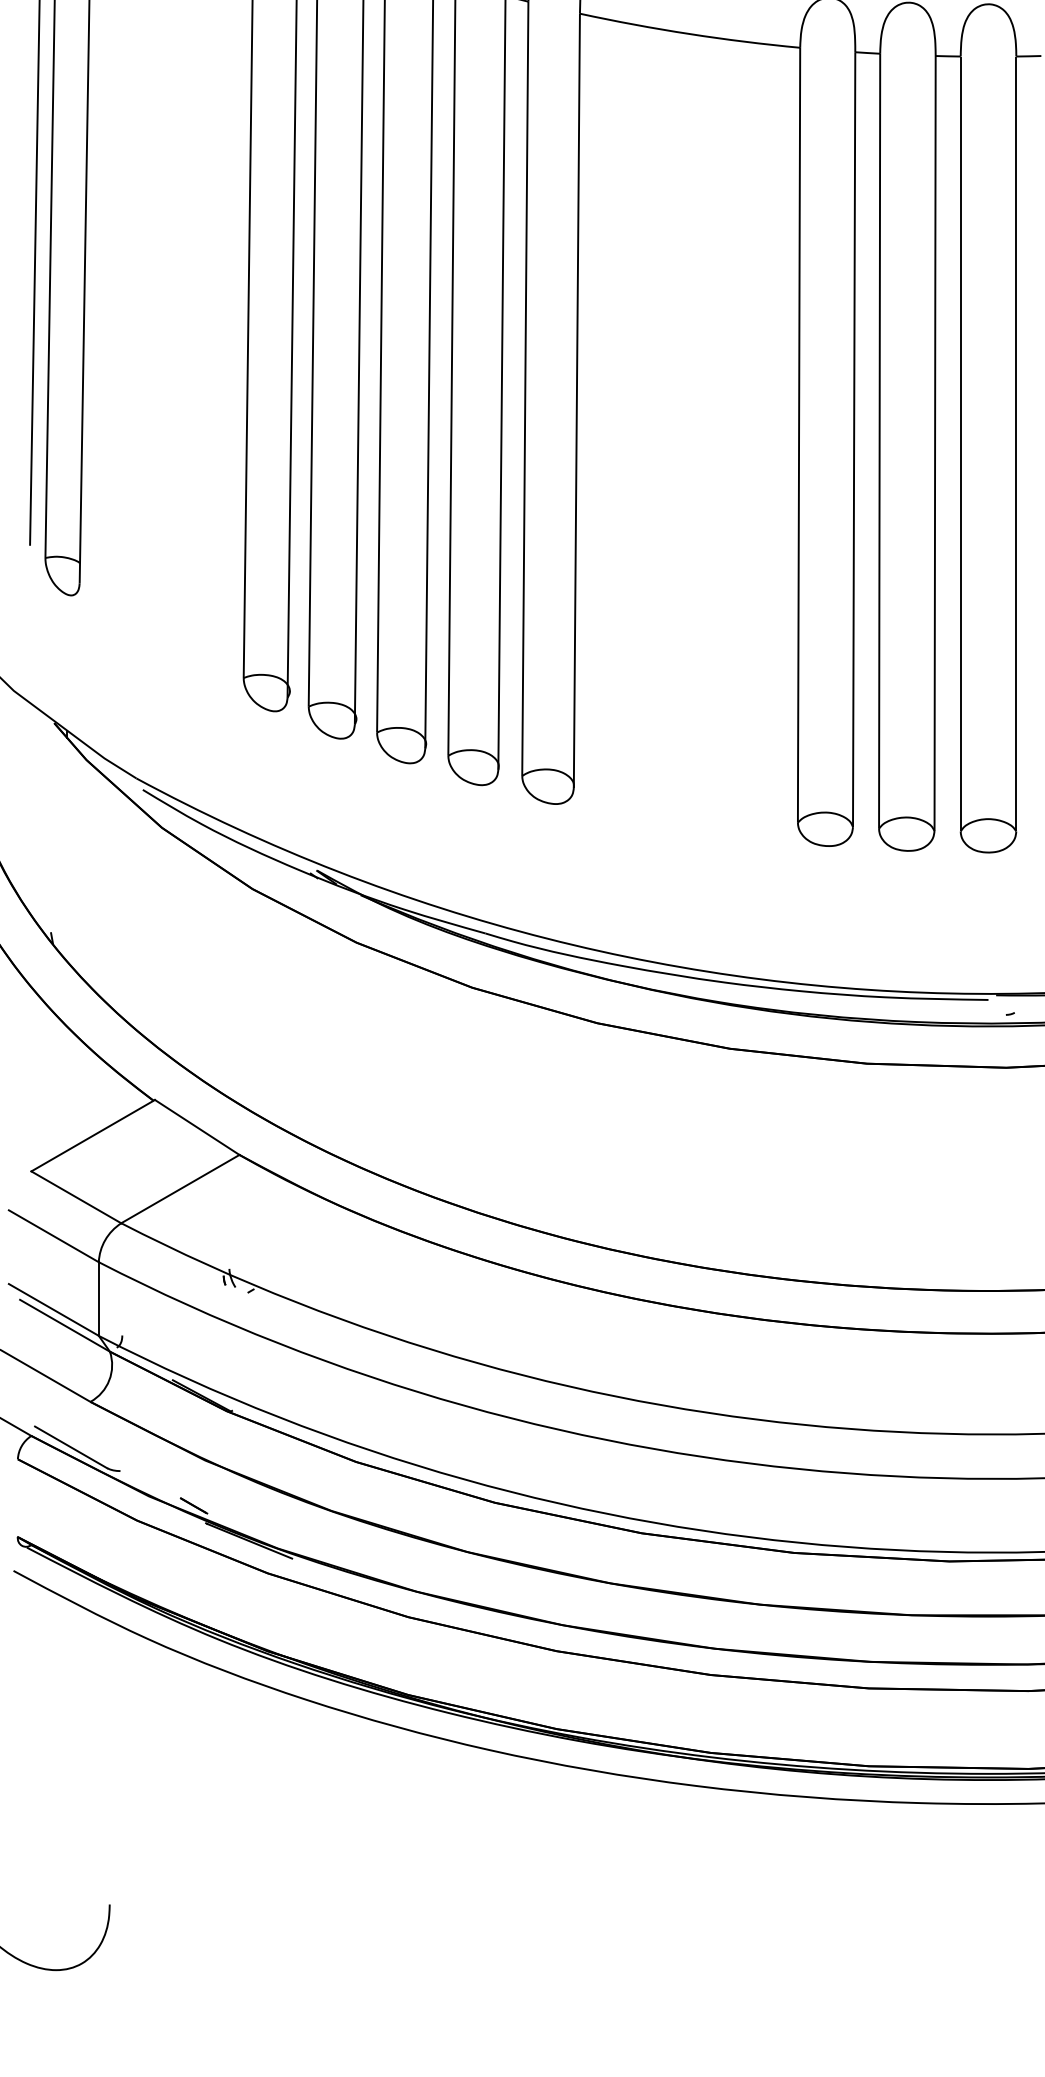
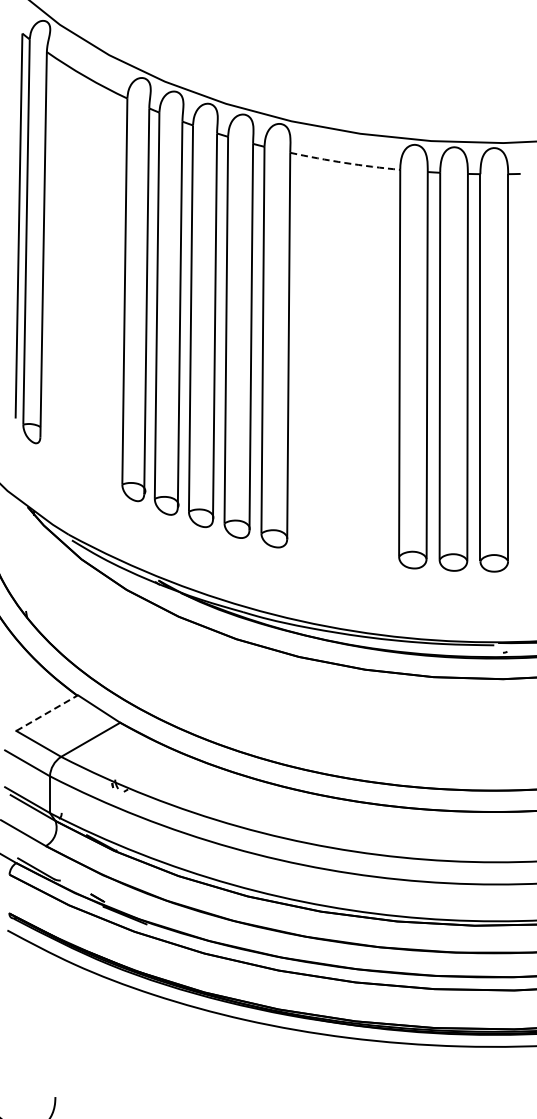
arc: (690, 33) -> (345, 162), solid -> dashed
line: (93, 1136) -> (47, 713), solid -> dashed

